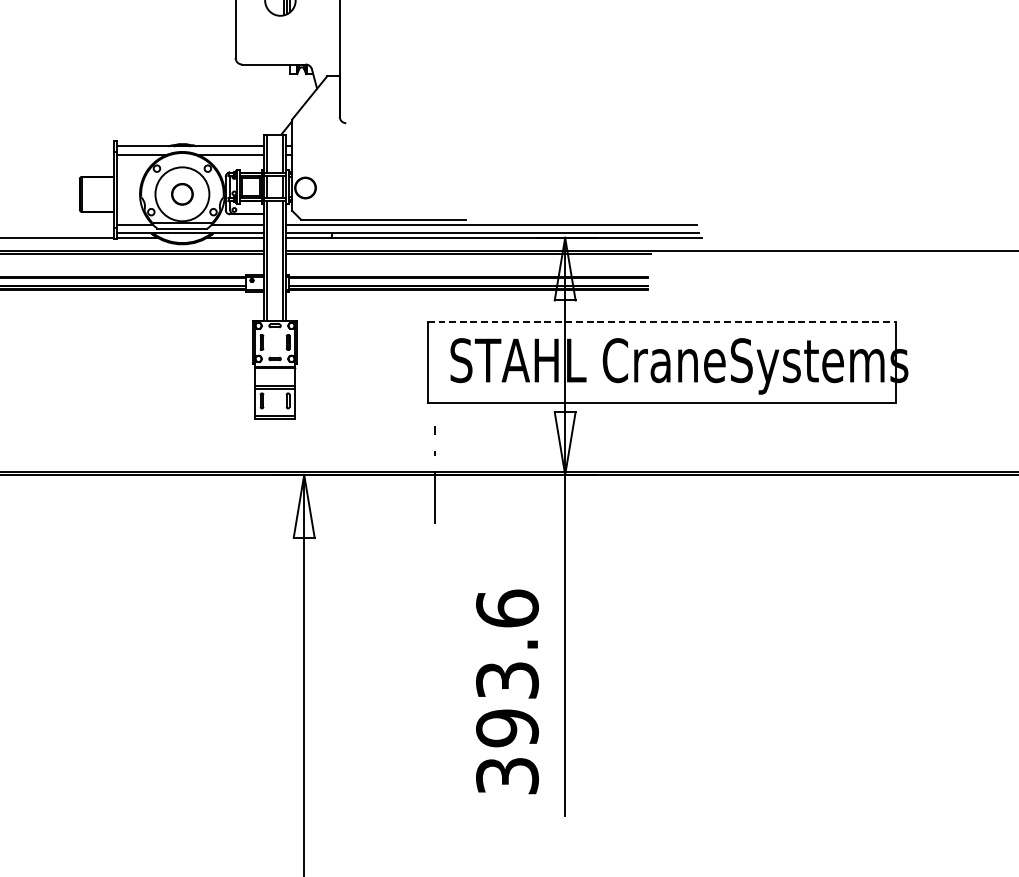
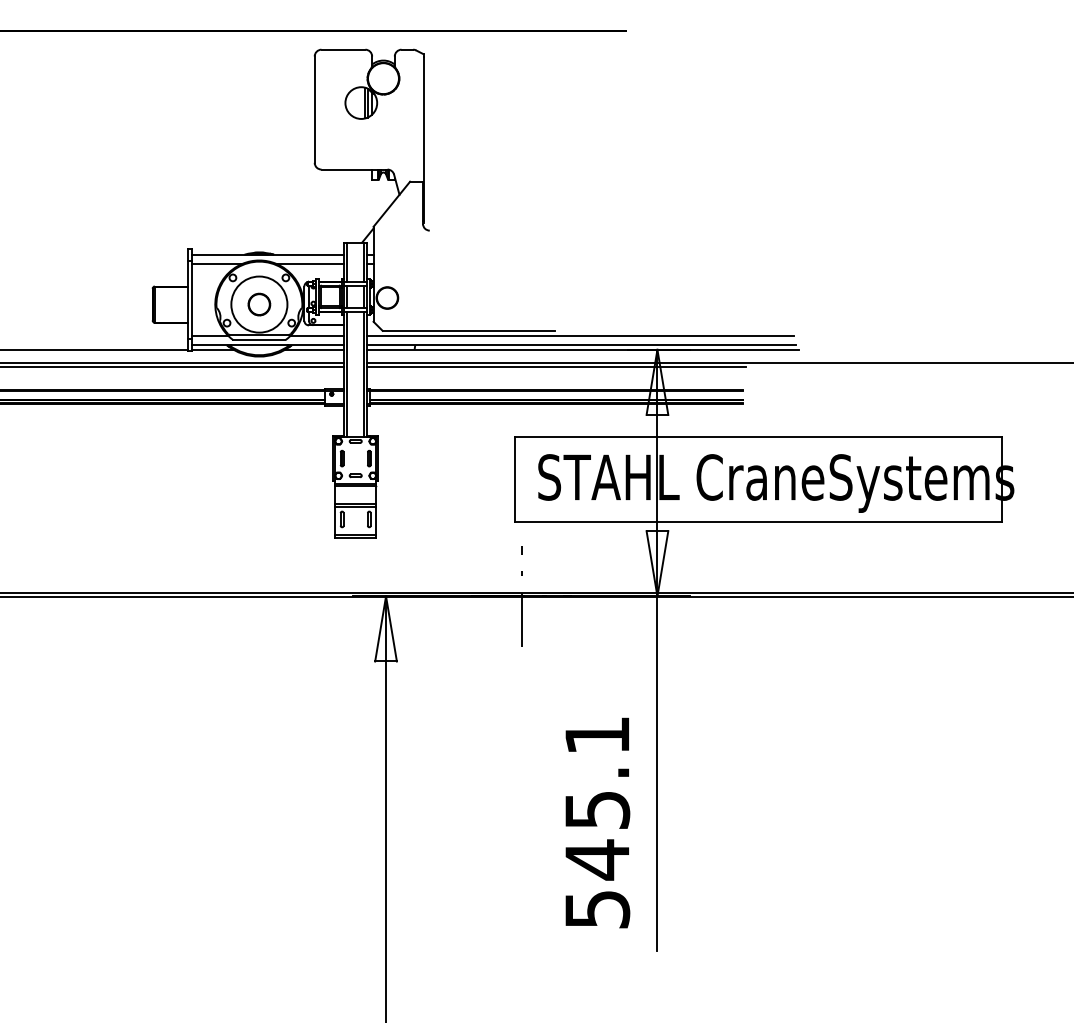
line: (662, 322) -> (758, 437), dashed -> solid
text: (507, 691) -> (597, 821), 393.6 -> 545.1

